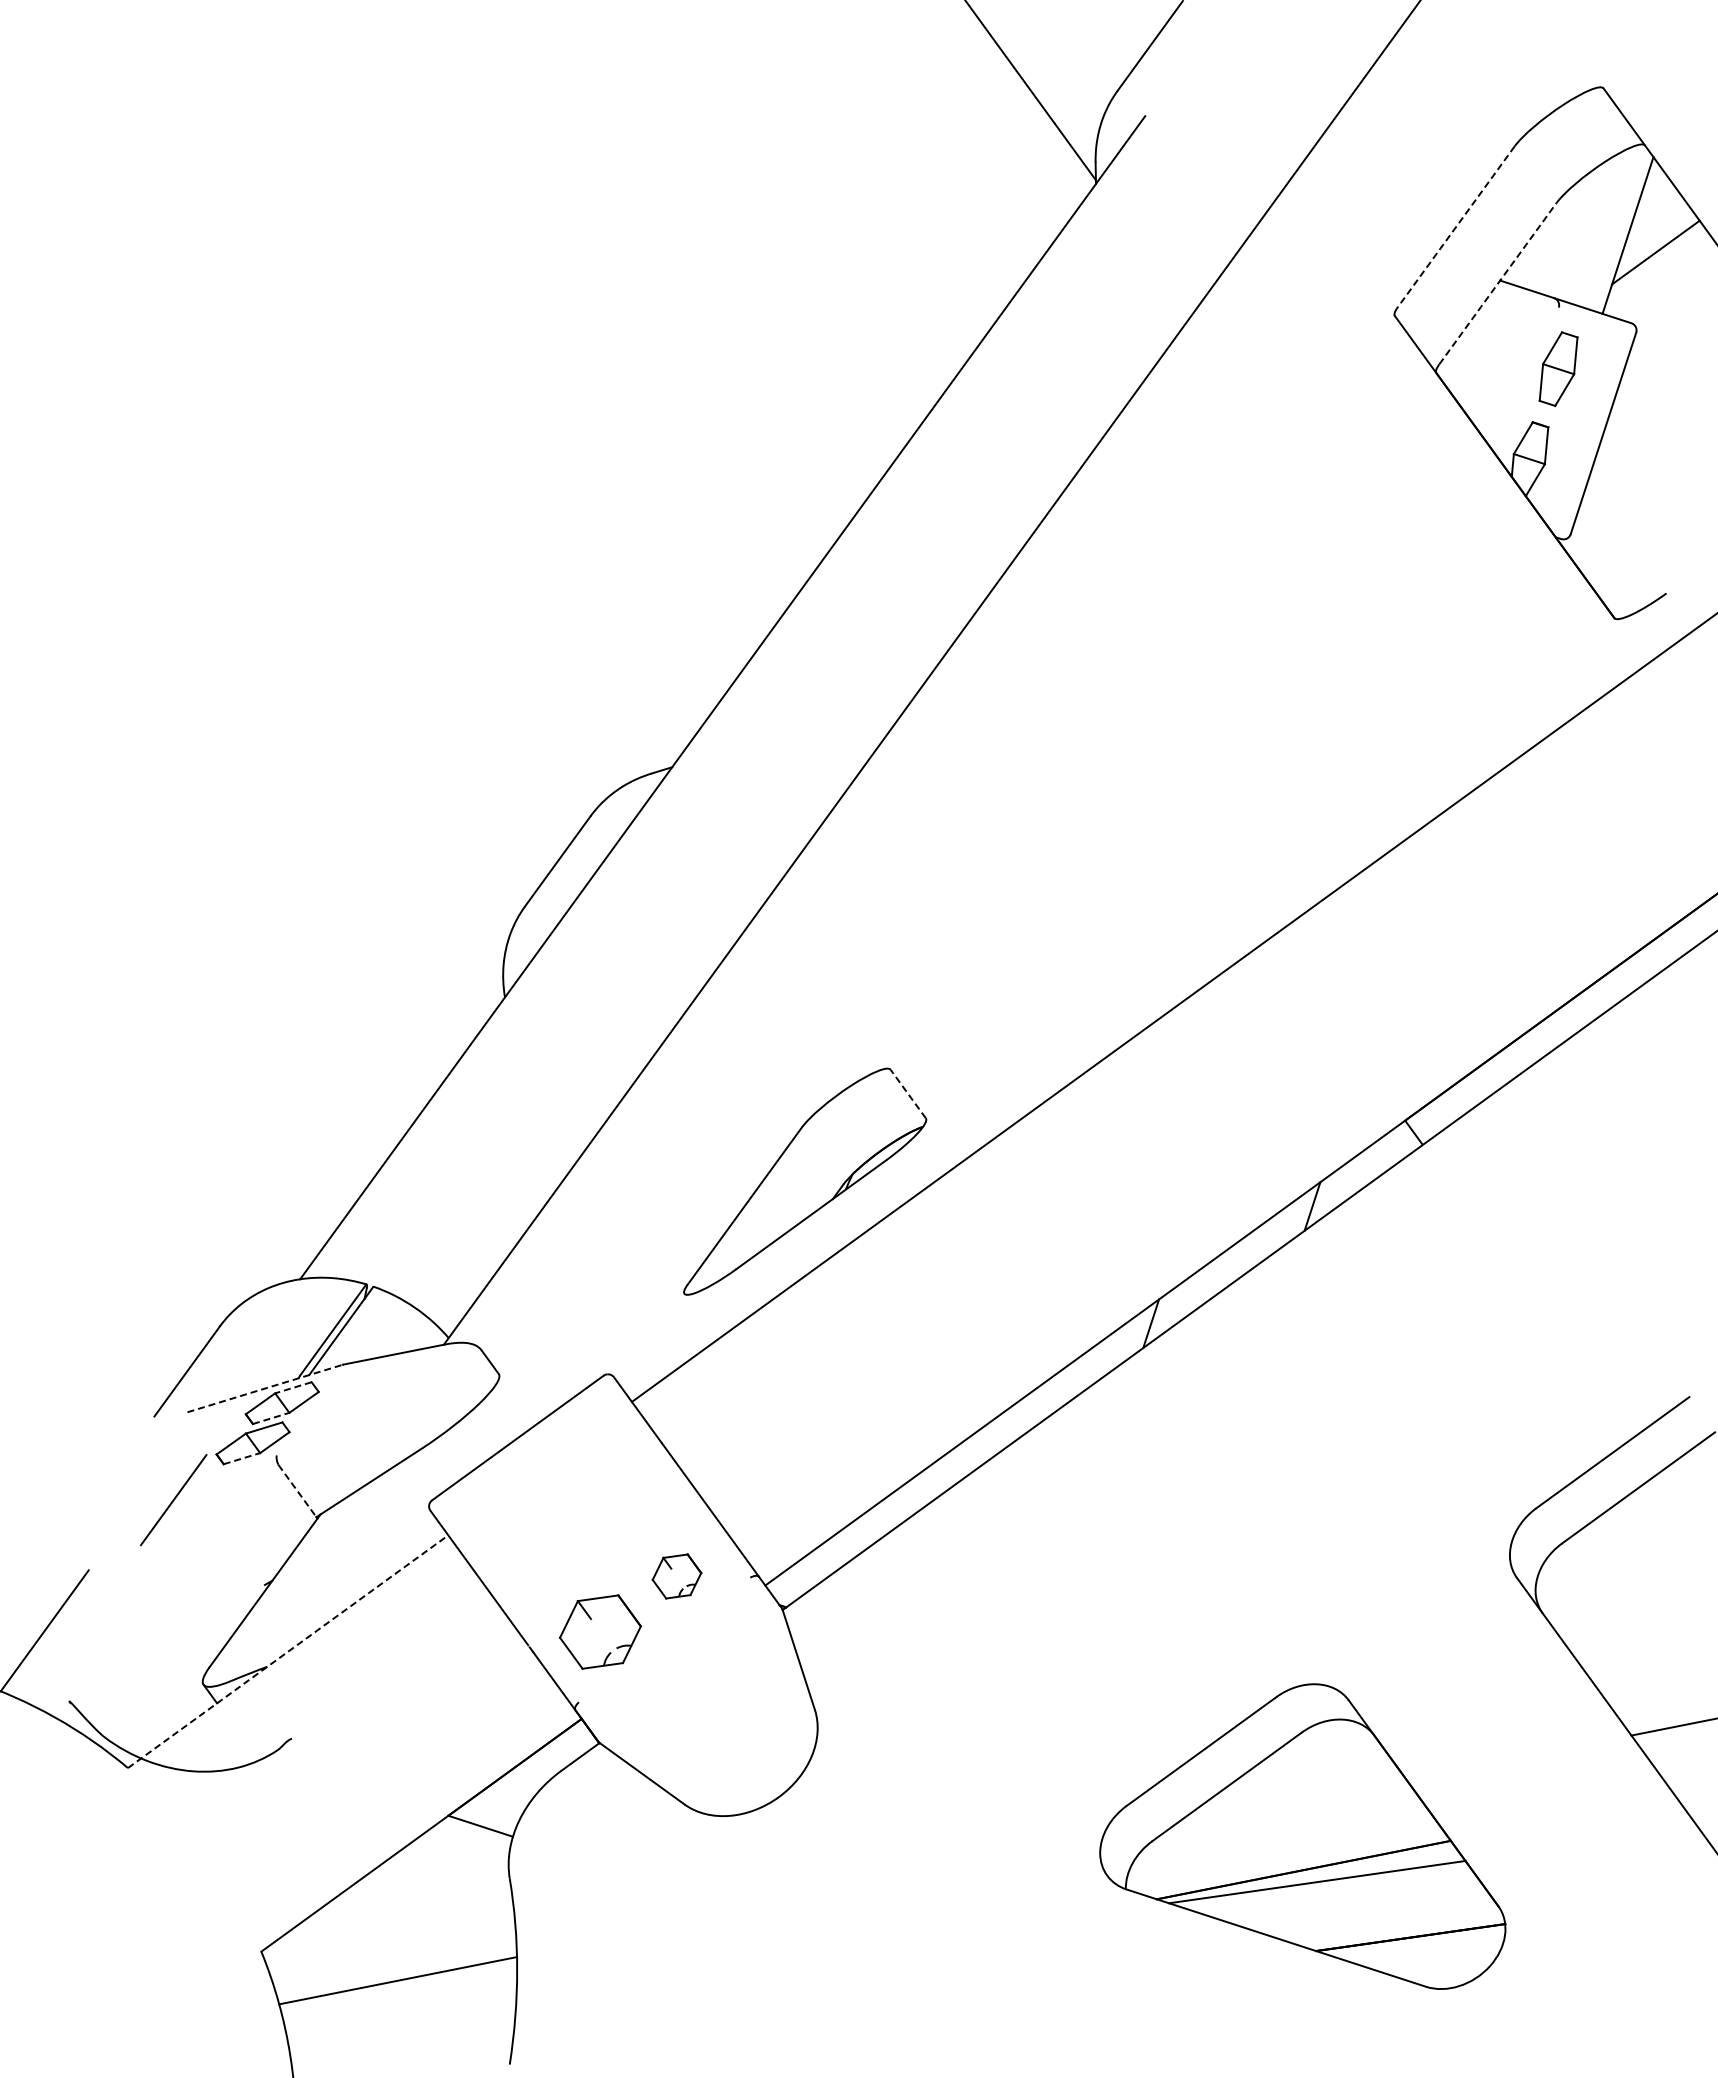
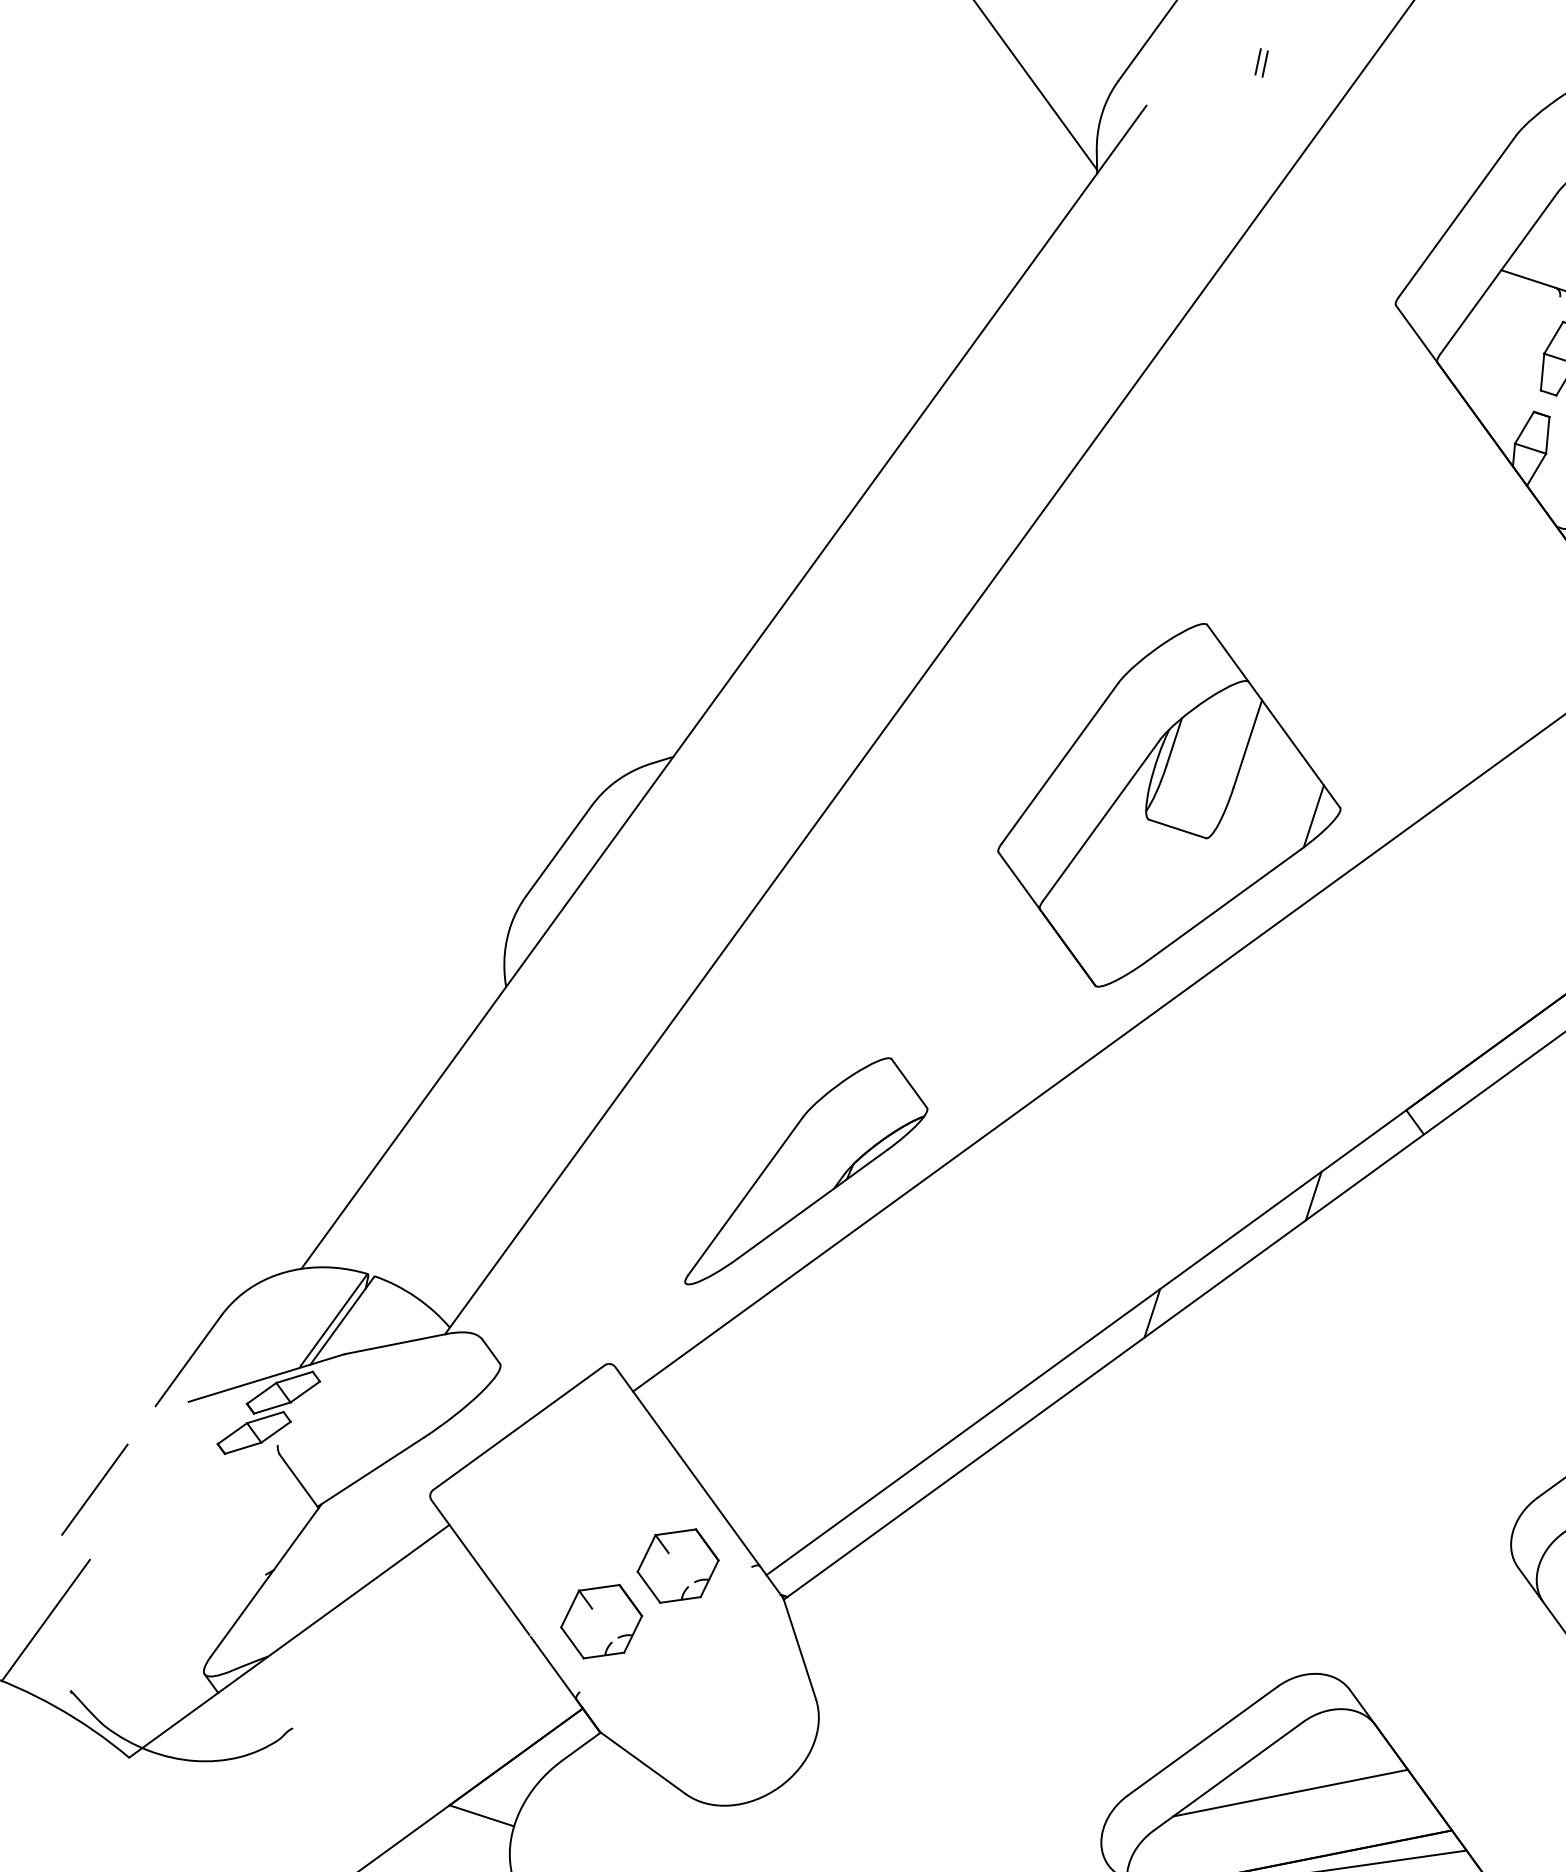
line: (1256, 71) -> (1257, 61), added
line: (1263, 74) -> (1264, 64), added
line: (1456, 227) -> (1457, 217), dashed -> solid
line: (1498, 283) -> (1499, 273), dashed -> solid
part: (1168, 815) -> (1169, 805), added
line: (907, 1093) -> (908, 1083), dashed -> solid
line: (292, 1387) -> (293, 1377), dashed -> solid
line: (265, 1388) -> (266, 1378), dashed -> solid
line: (271, 1418) -> (272, 1408), dashed -> solid
line: (242, 1458) -> (243, 1448), dashed -> solid
line: (297, 1491) -> (298, 1481), dashed -> solid
line: (173, 1500) -> (94, 1490), moved
part: (676, 1576) -> (677, 1566), size x1.67
line: (288, 1651) -> (289, 1641), dashed -> solid
line: (1289, 1803) -> (1290, 1793), added

